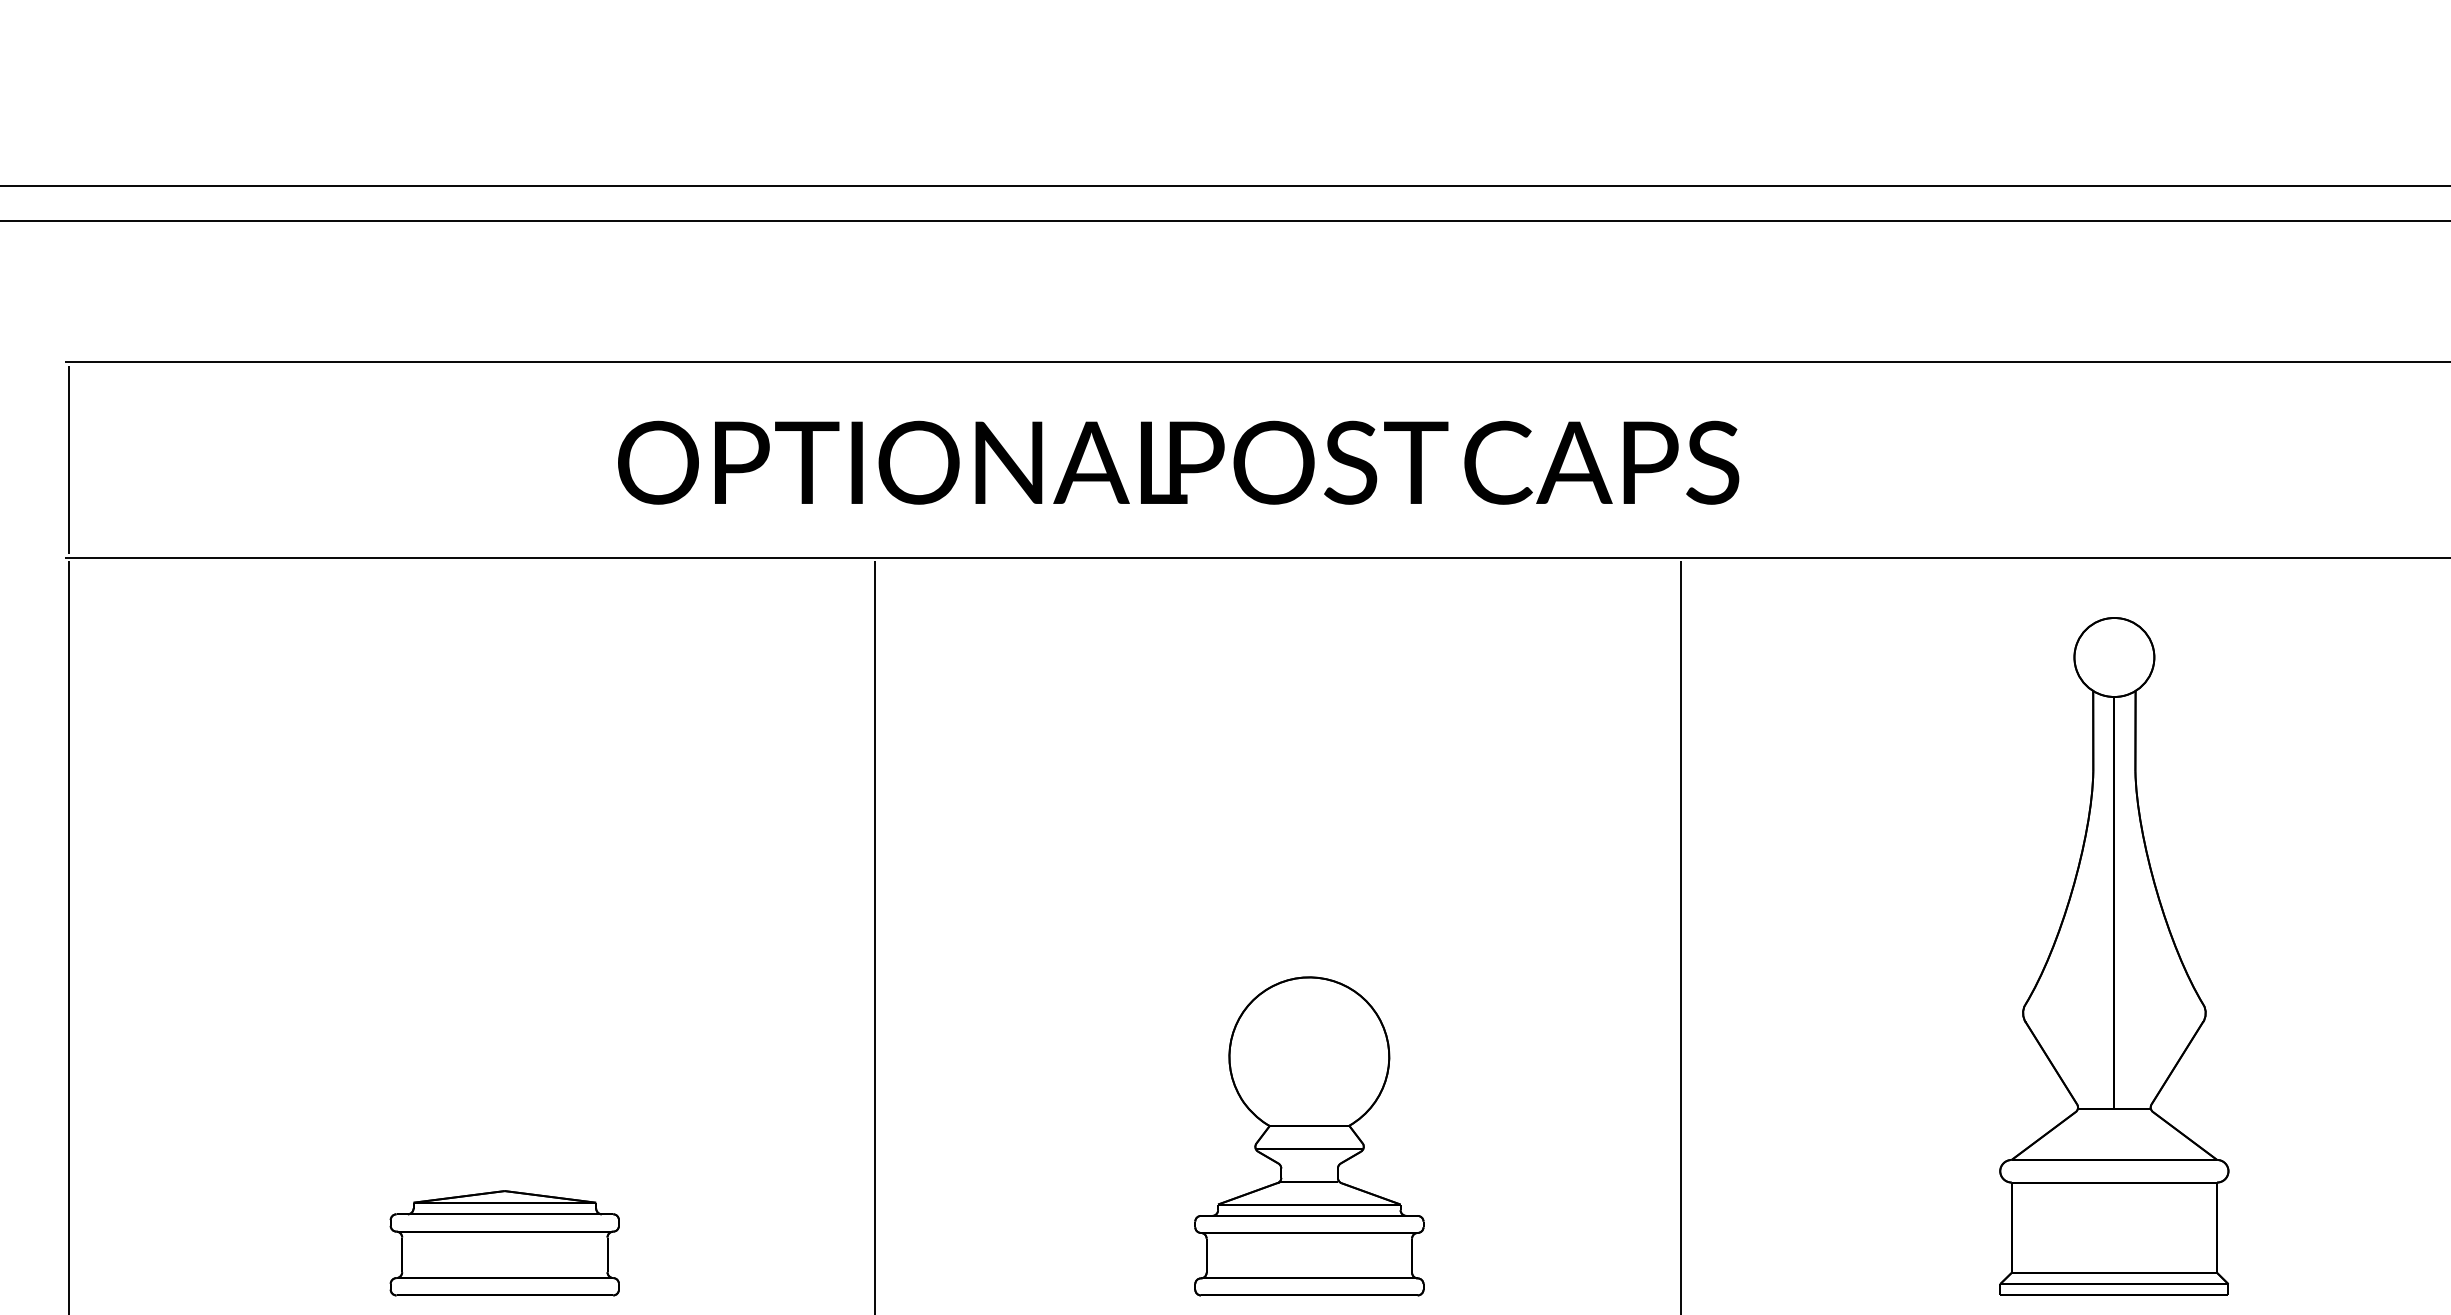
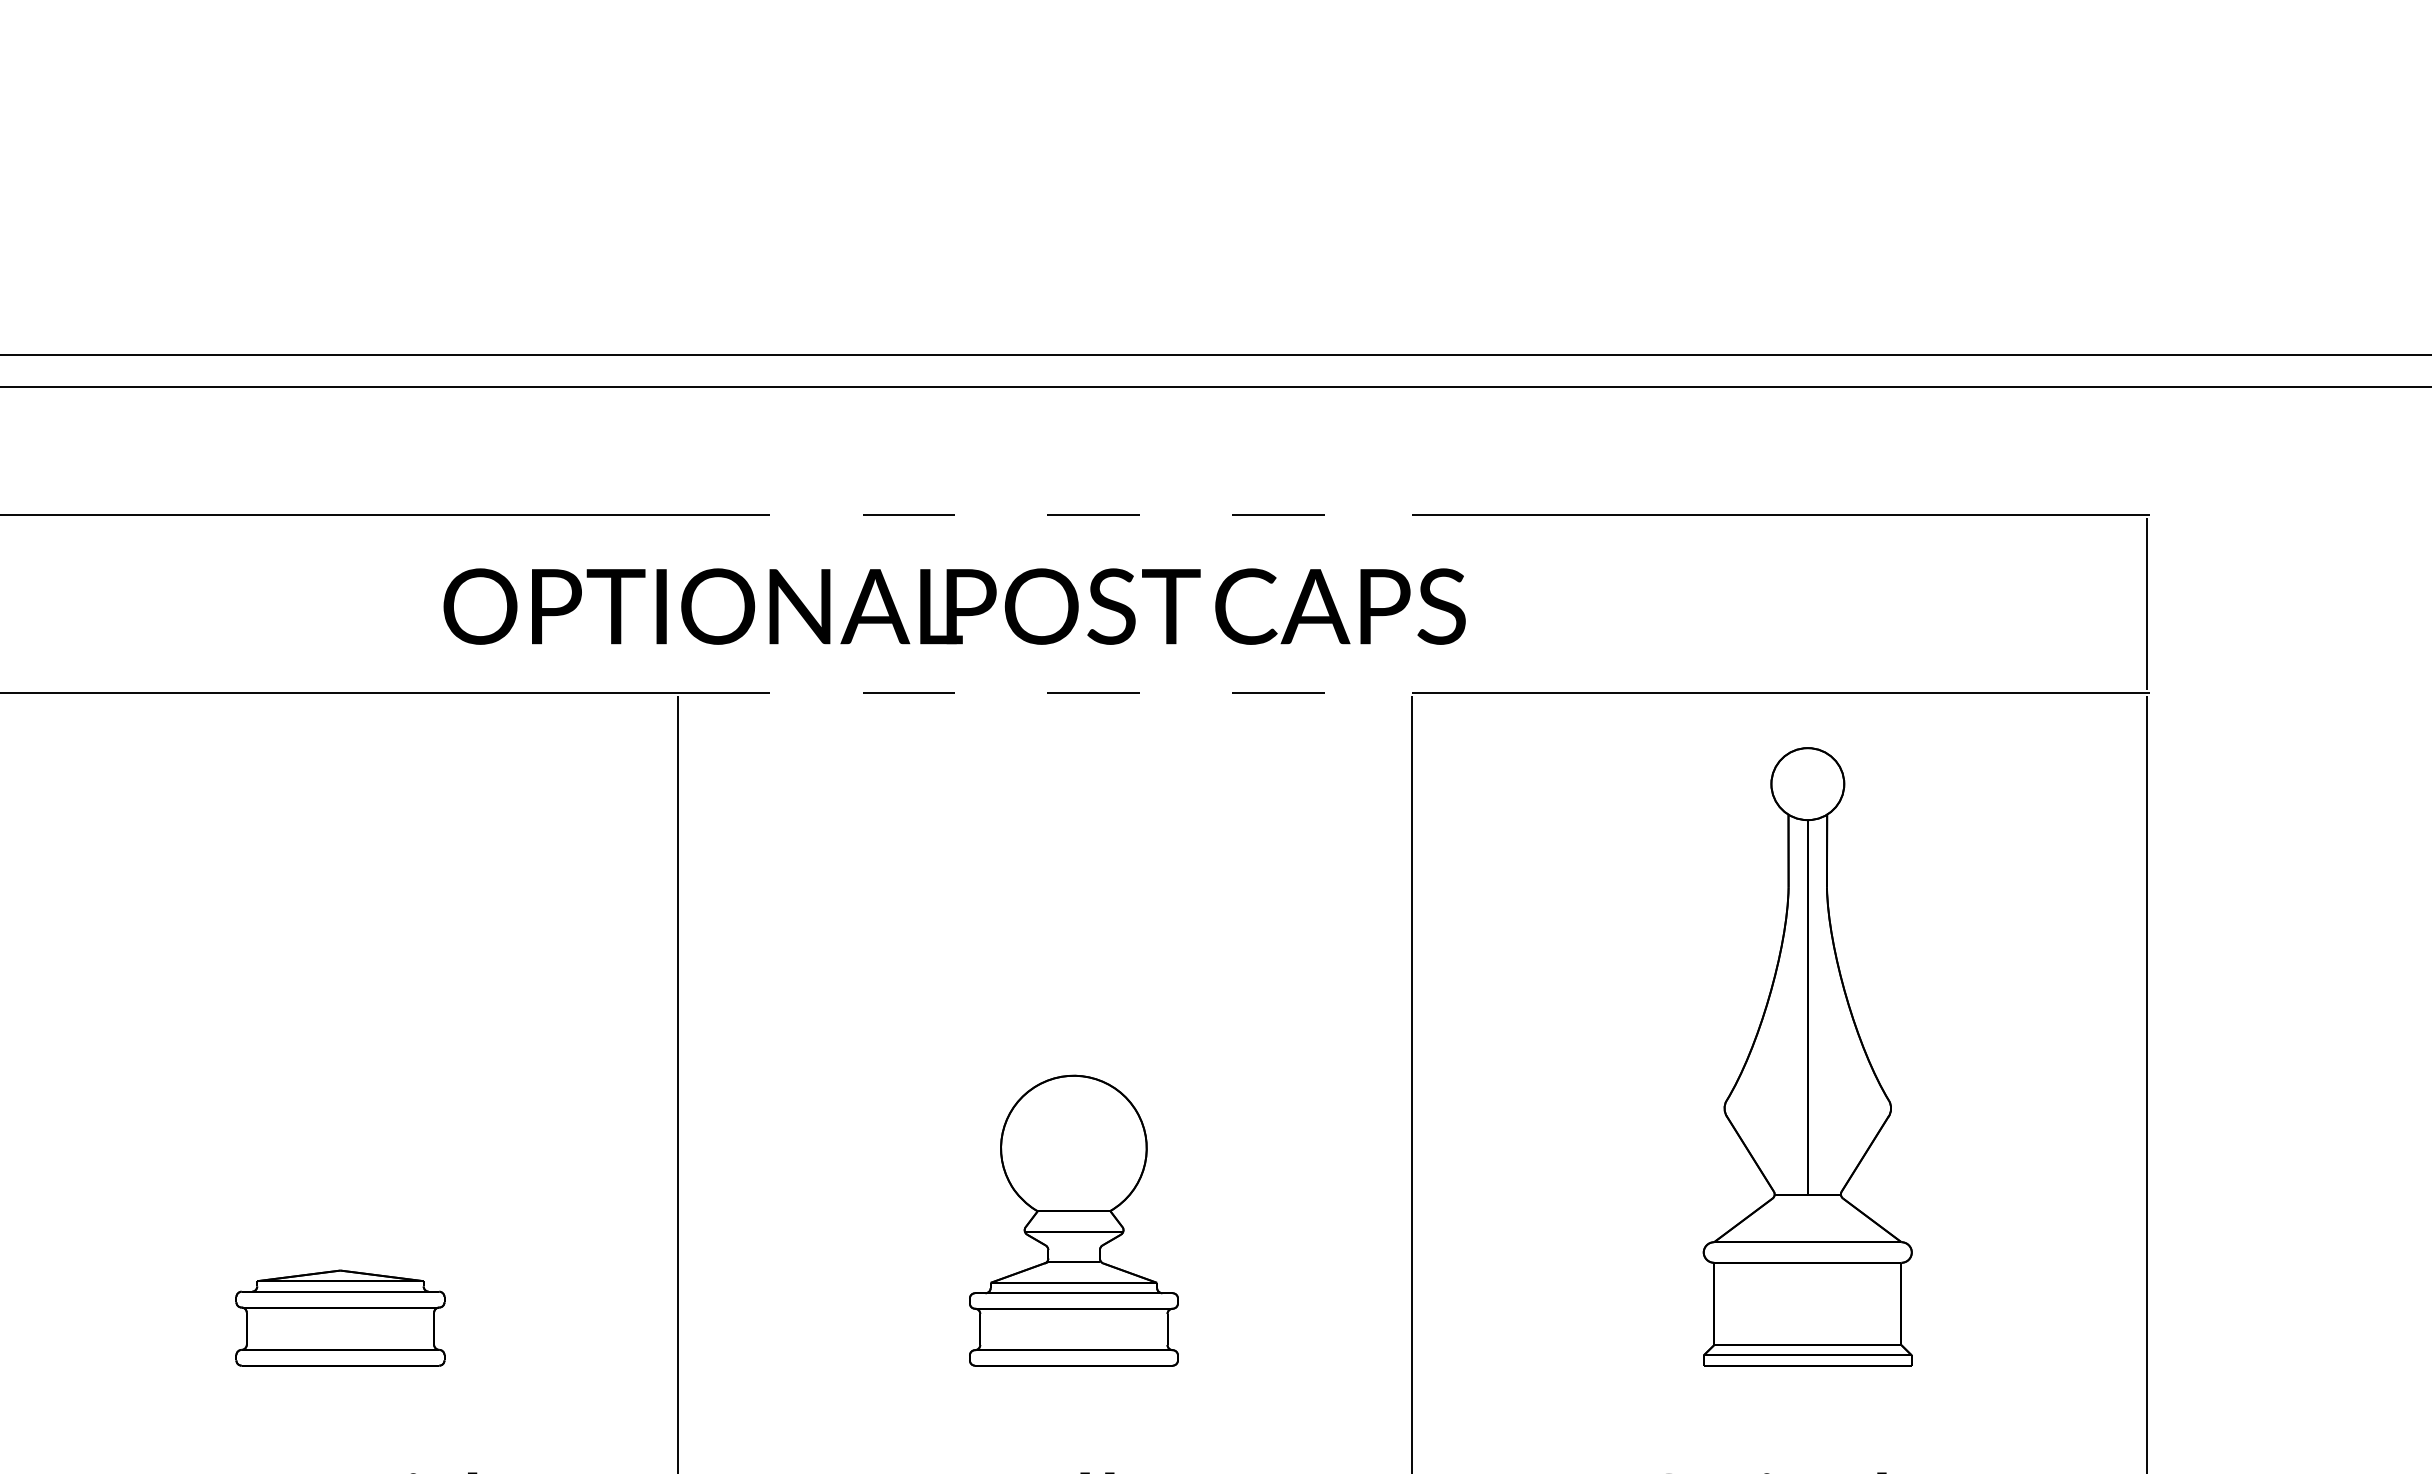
line: (1278, 361) -> (1045, 514), solid -> dashed
line: (1278, 558) -> (1045, 693), solid -> dashed

